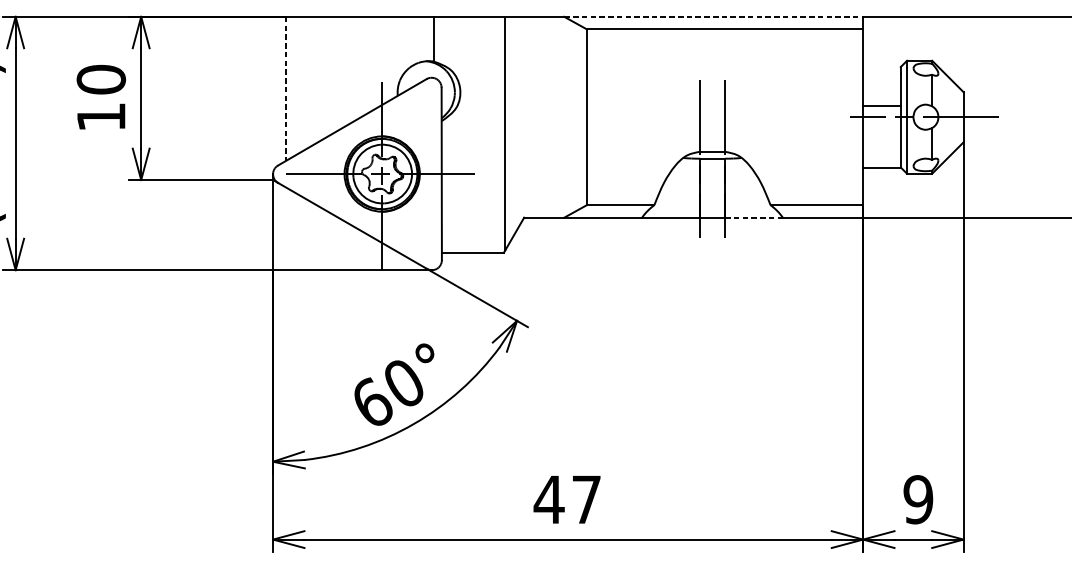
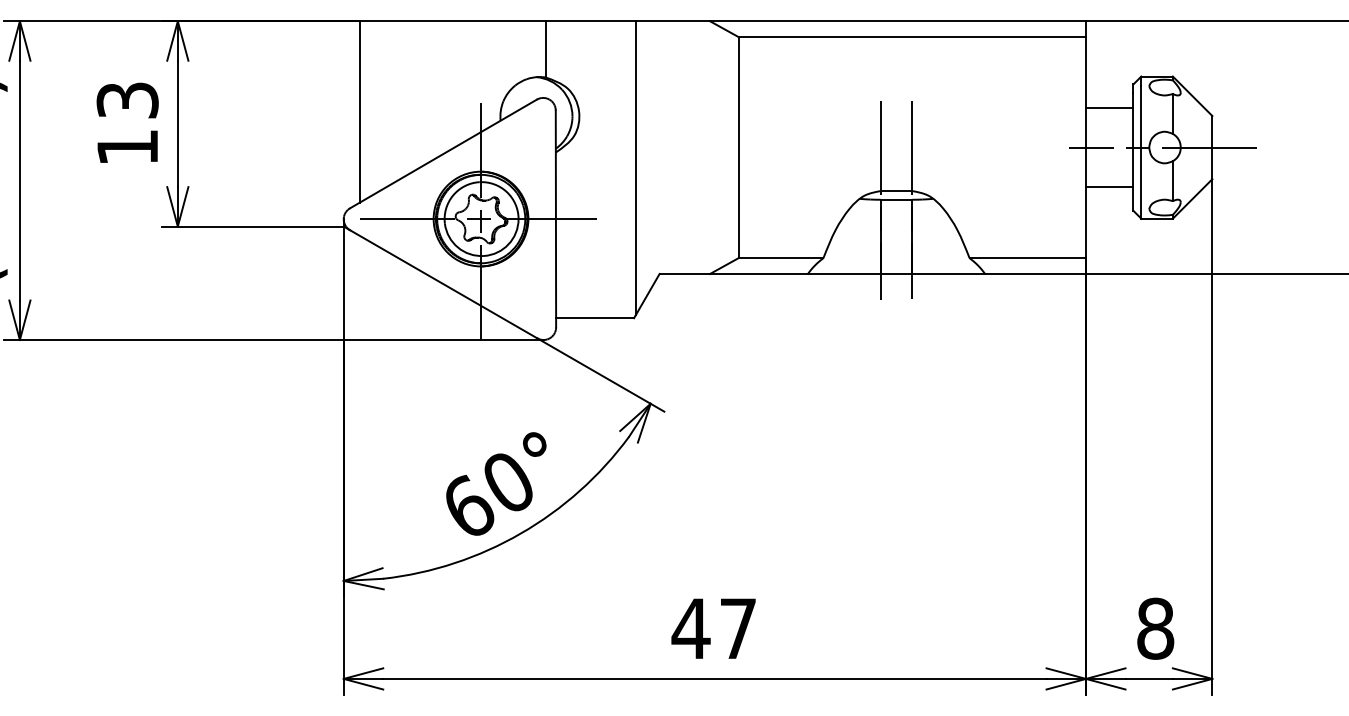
line: (714, 17) -> (898, 21), dashed -> solid
text: (101, 79) -> (127, 99), 10 -> 13
line: (285, 89) -> (359, 112), dashed -> solid
line: (881, 106) -> (1109, 108), moved
line: (881, 168) -> (1109, 187), moved
line: (754, 217) -> (949, 273), dashed -> solid
text: (918, 499) -> (1155, 628), 9 -> 8

